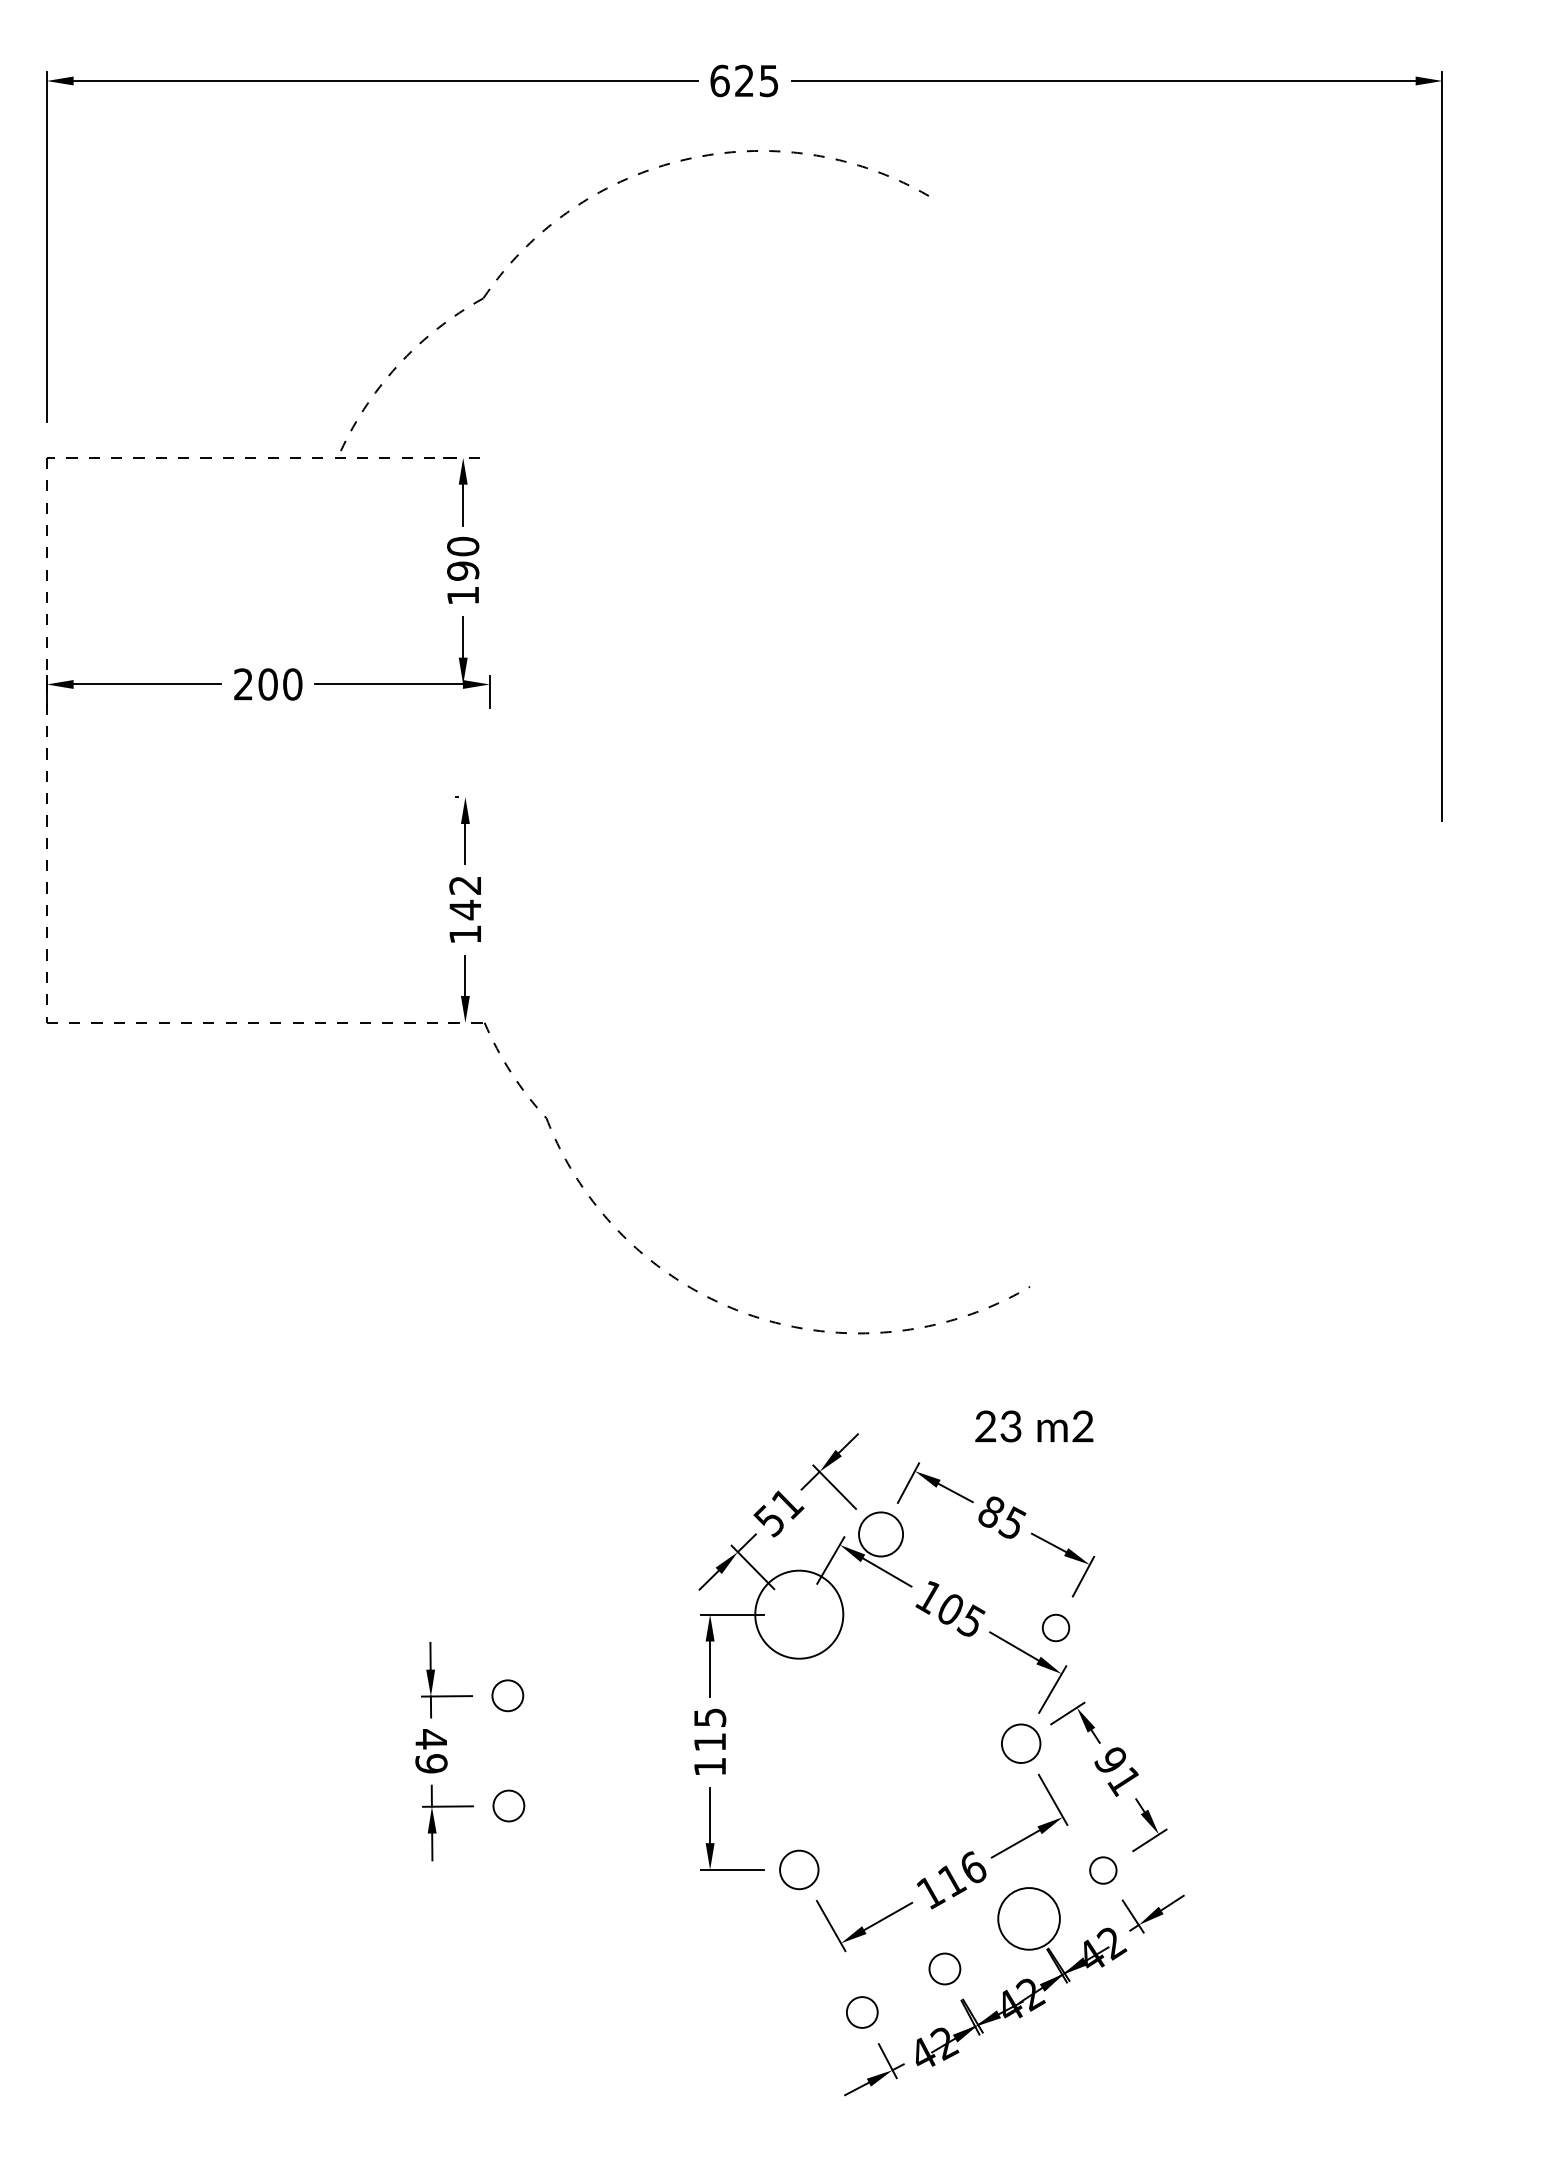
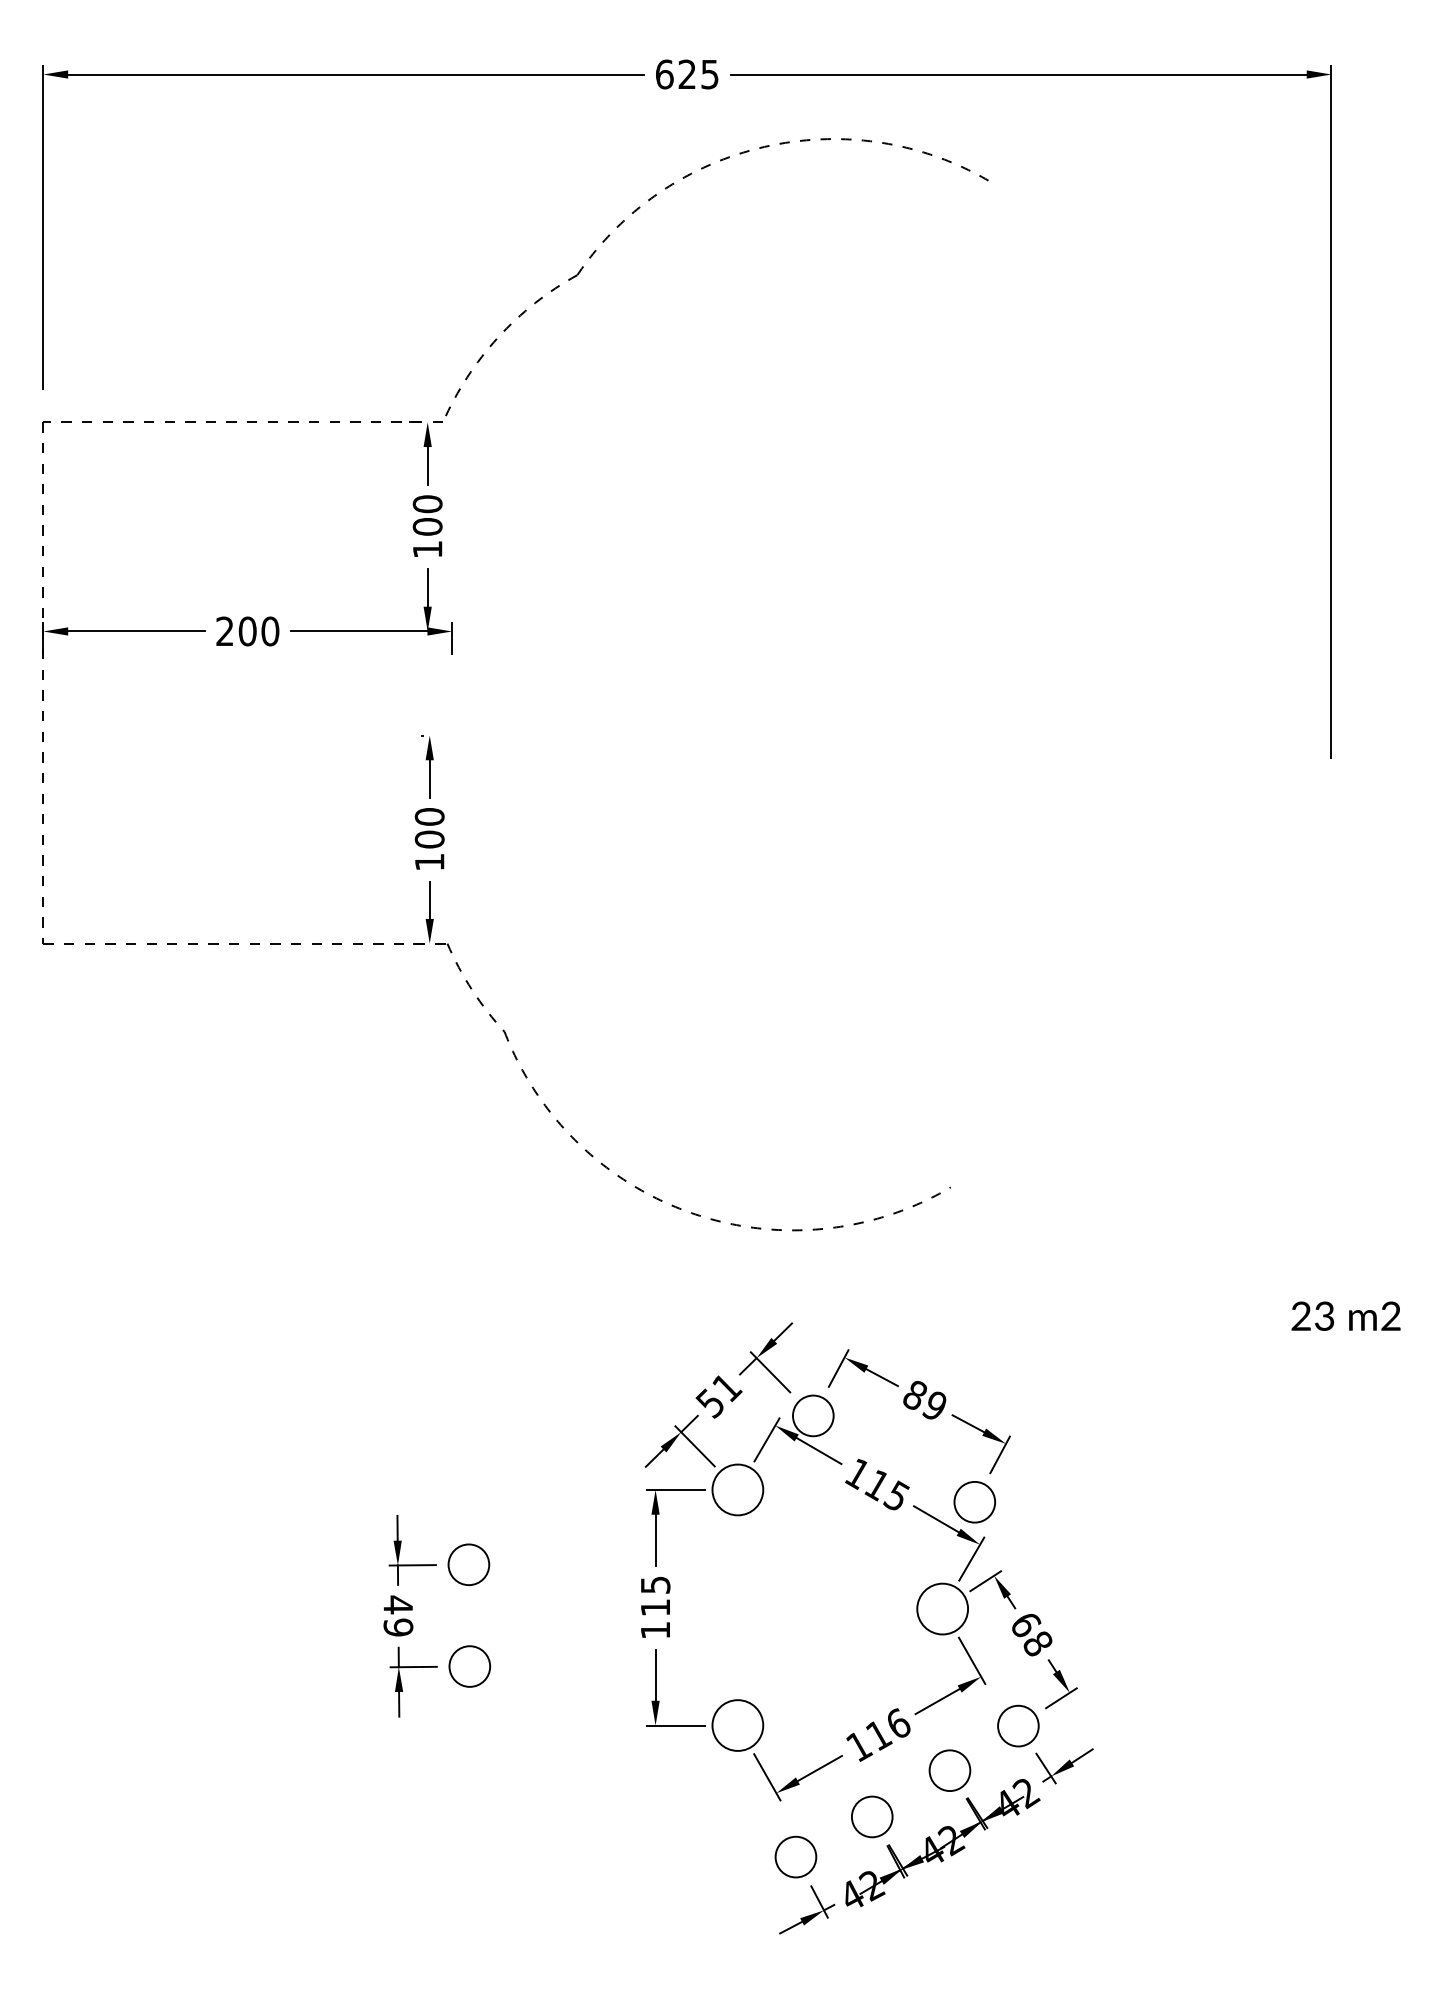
part: (569, 212) -> (656, 195), moved
text: (463, 570) -> (427, 526), 190 -> 100
text: (465, 897) -> (429, 828), 142 -> 100
text: (1034, 1426) -> (1346, 1316), moved
text: (1012, 1522) -> (934, 1404), 85 -> 89
text: (949, 1610) -> (876, 1486), 105 -> 115
circle: (798, 1614) -> (737, 1489), size x0.62
circle: (1055, 1627) -> (974, 1501), size x1.67
circle: (507, 1695) -> (468, 1564), size x1.43
circle: (1020, 1743) -> (942, 1608), size x1.43
text: (1116, 1771) -> (1030, 1634), 91 -> 68
circle: (508, 1805) -> (469, 1666), size x1.43
circle: (798, 1869) -> (737, 1725), size x1.43
circle: (1103, 1870) -> (1018, 1726), size x1.67
circle: (1029, 1918) -> (950, 1770), size x0.71
circle: (944, 1968) -> (871, 1816), size x1.43
circle: (862, 2012) -> (796, 1857), size x1.43

